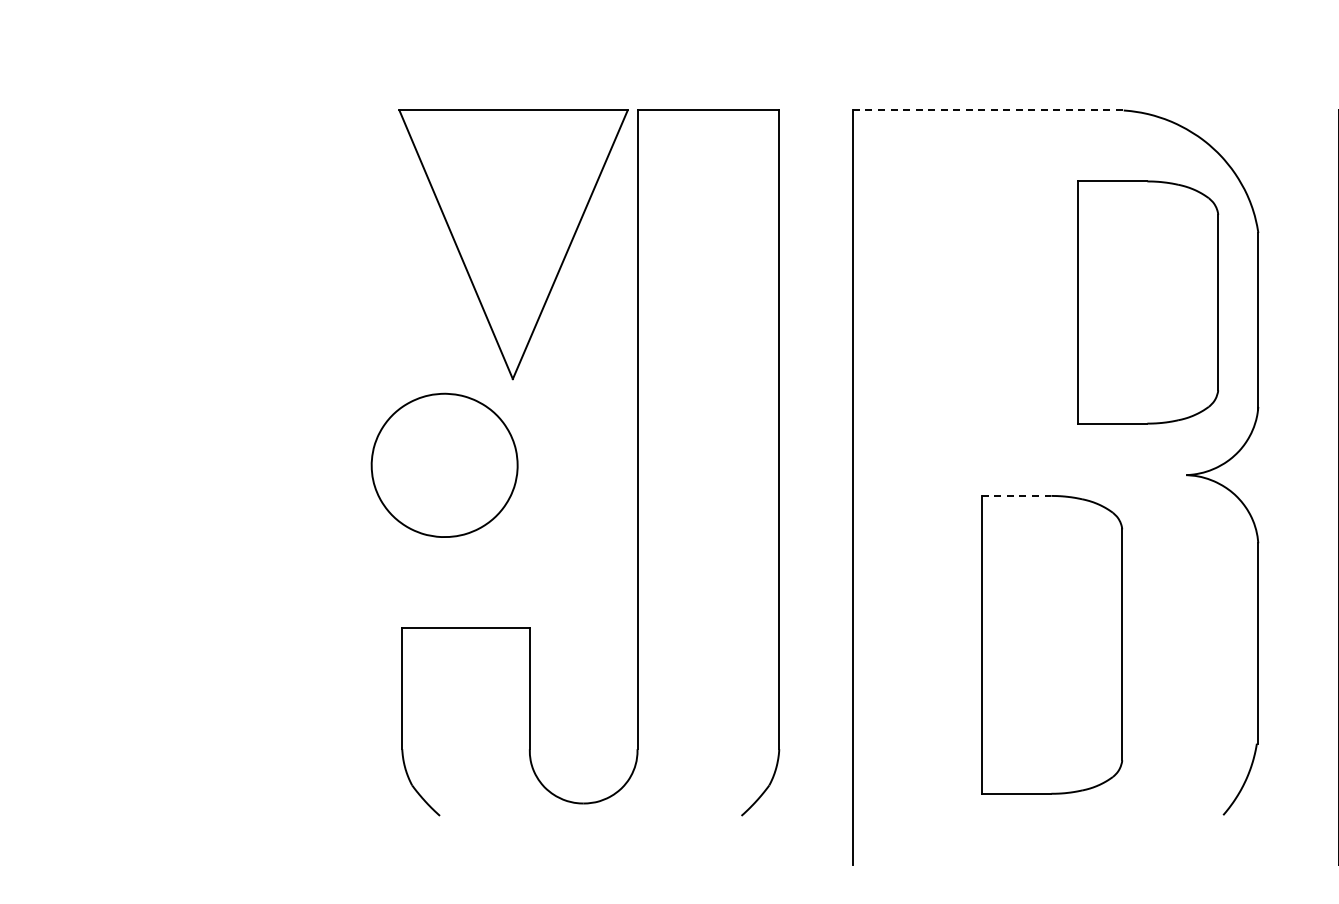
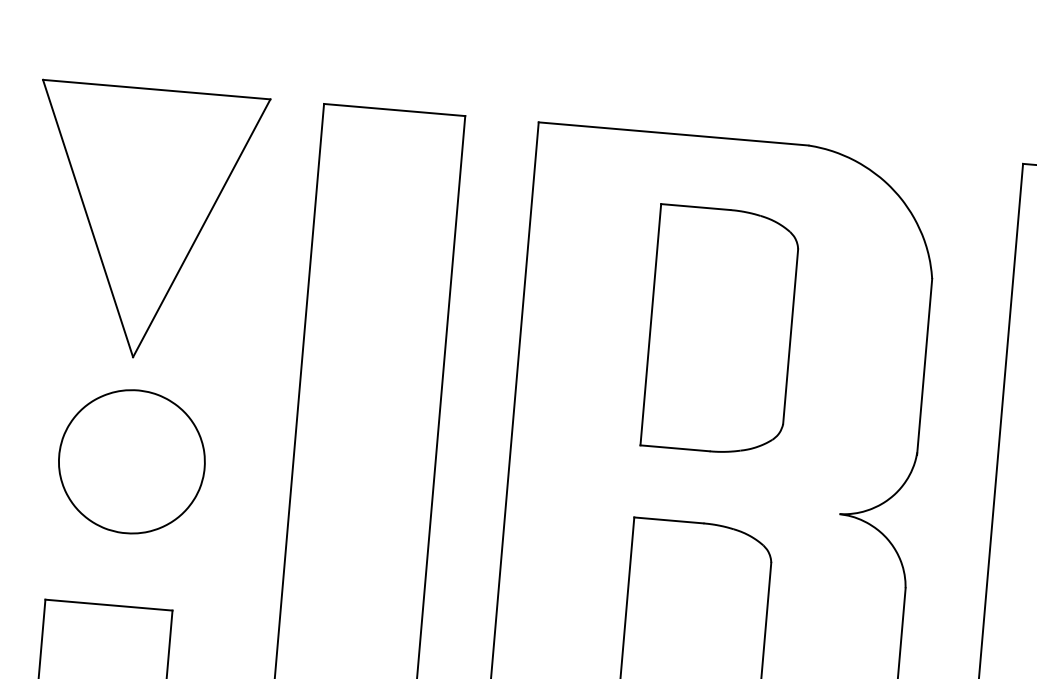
line: (988, 110) -> (673, 133), dashed -> solid
part: (513, 244) -> (145, 223), moved
part: (1148, 302) -> (721, 330), moved
part: (444, 464) -> (131, 460), moved
line: (1016, 495) -> (668, 519), dashed -> solid

